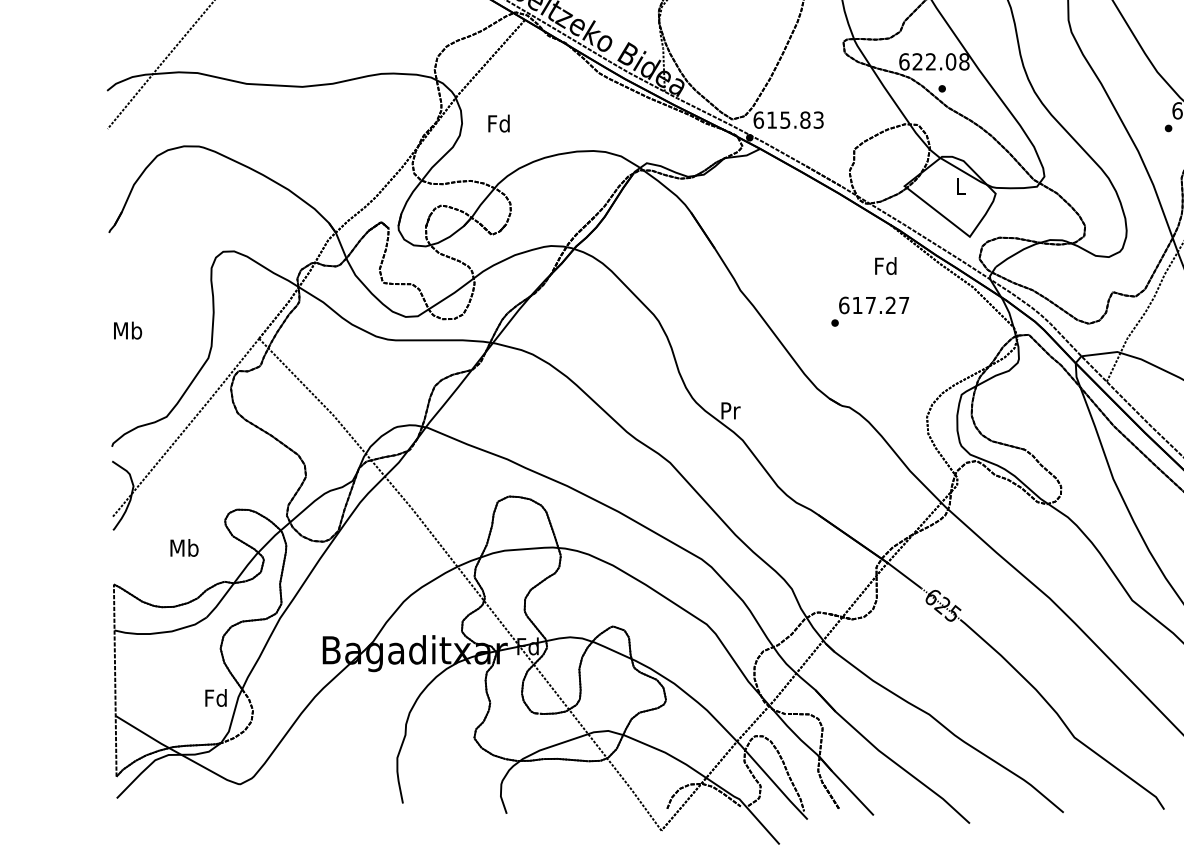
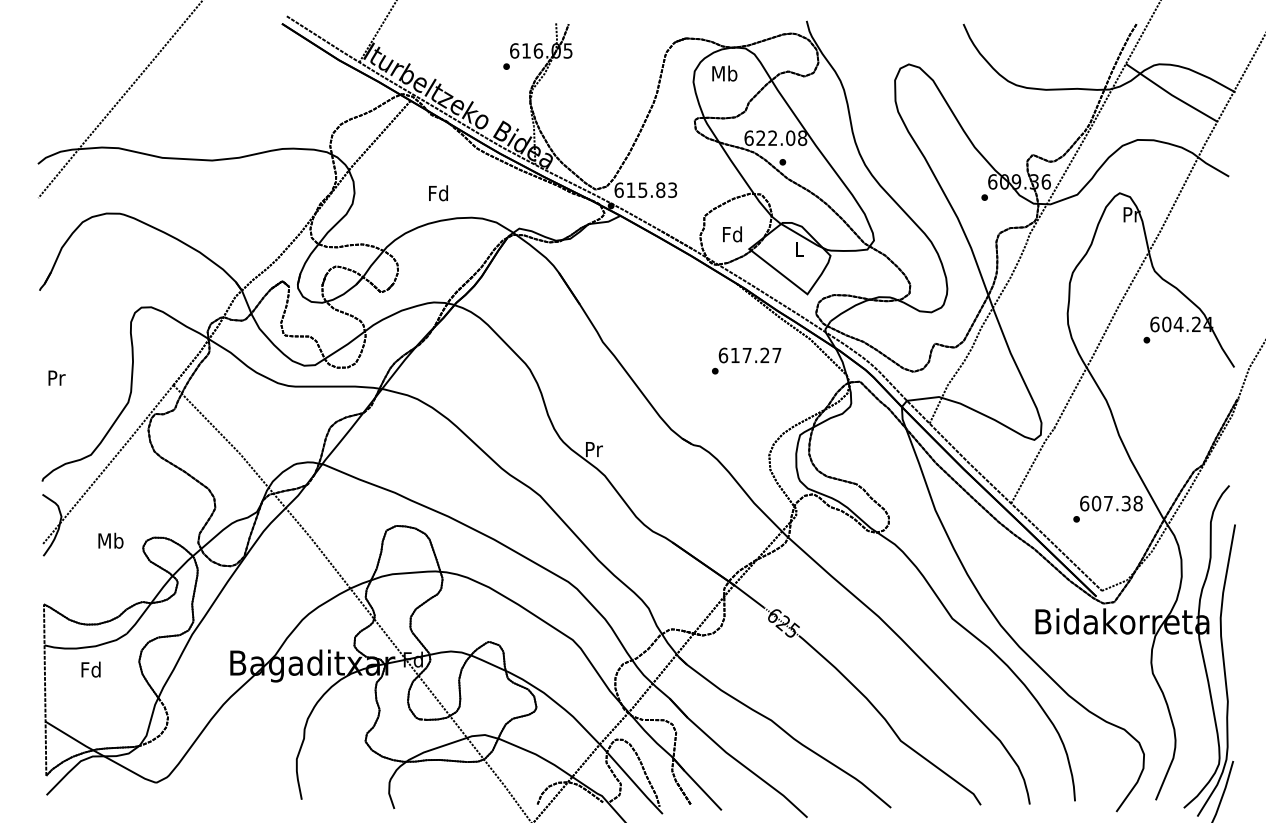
text: (499, 123) -> (438, 193), moved
text: (885, 266) -> (732, 234), moved
text: (870, 311) -> (746, 360), moved
text: (127, 330) -> (56, 377), Mb -> Pr
text: (183, 547) -> (110, 540), moved
text: (215, 697) -> (90, 669), moved

